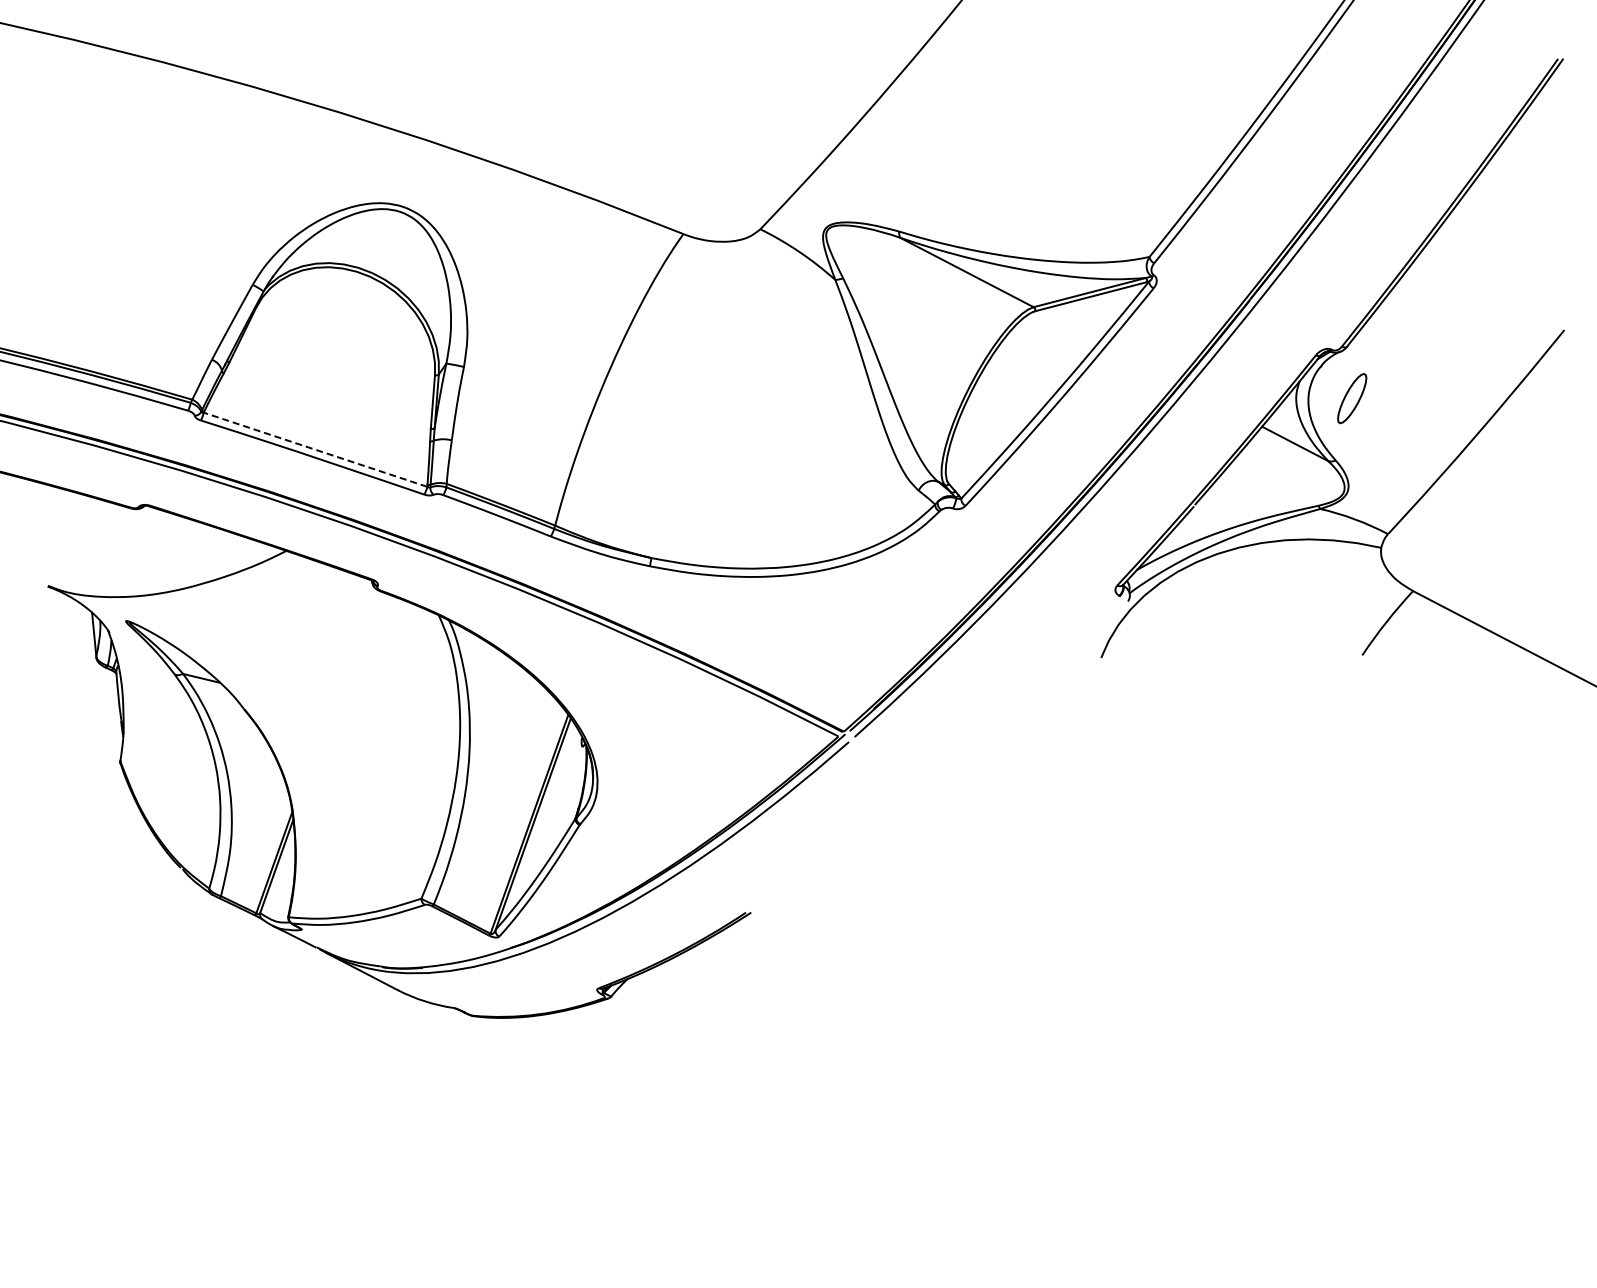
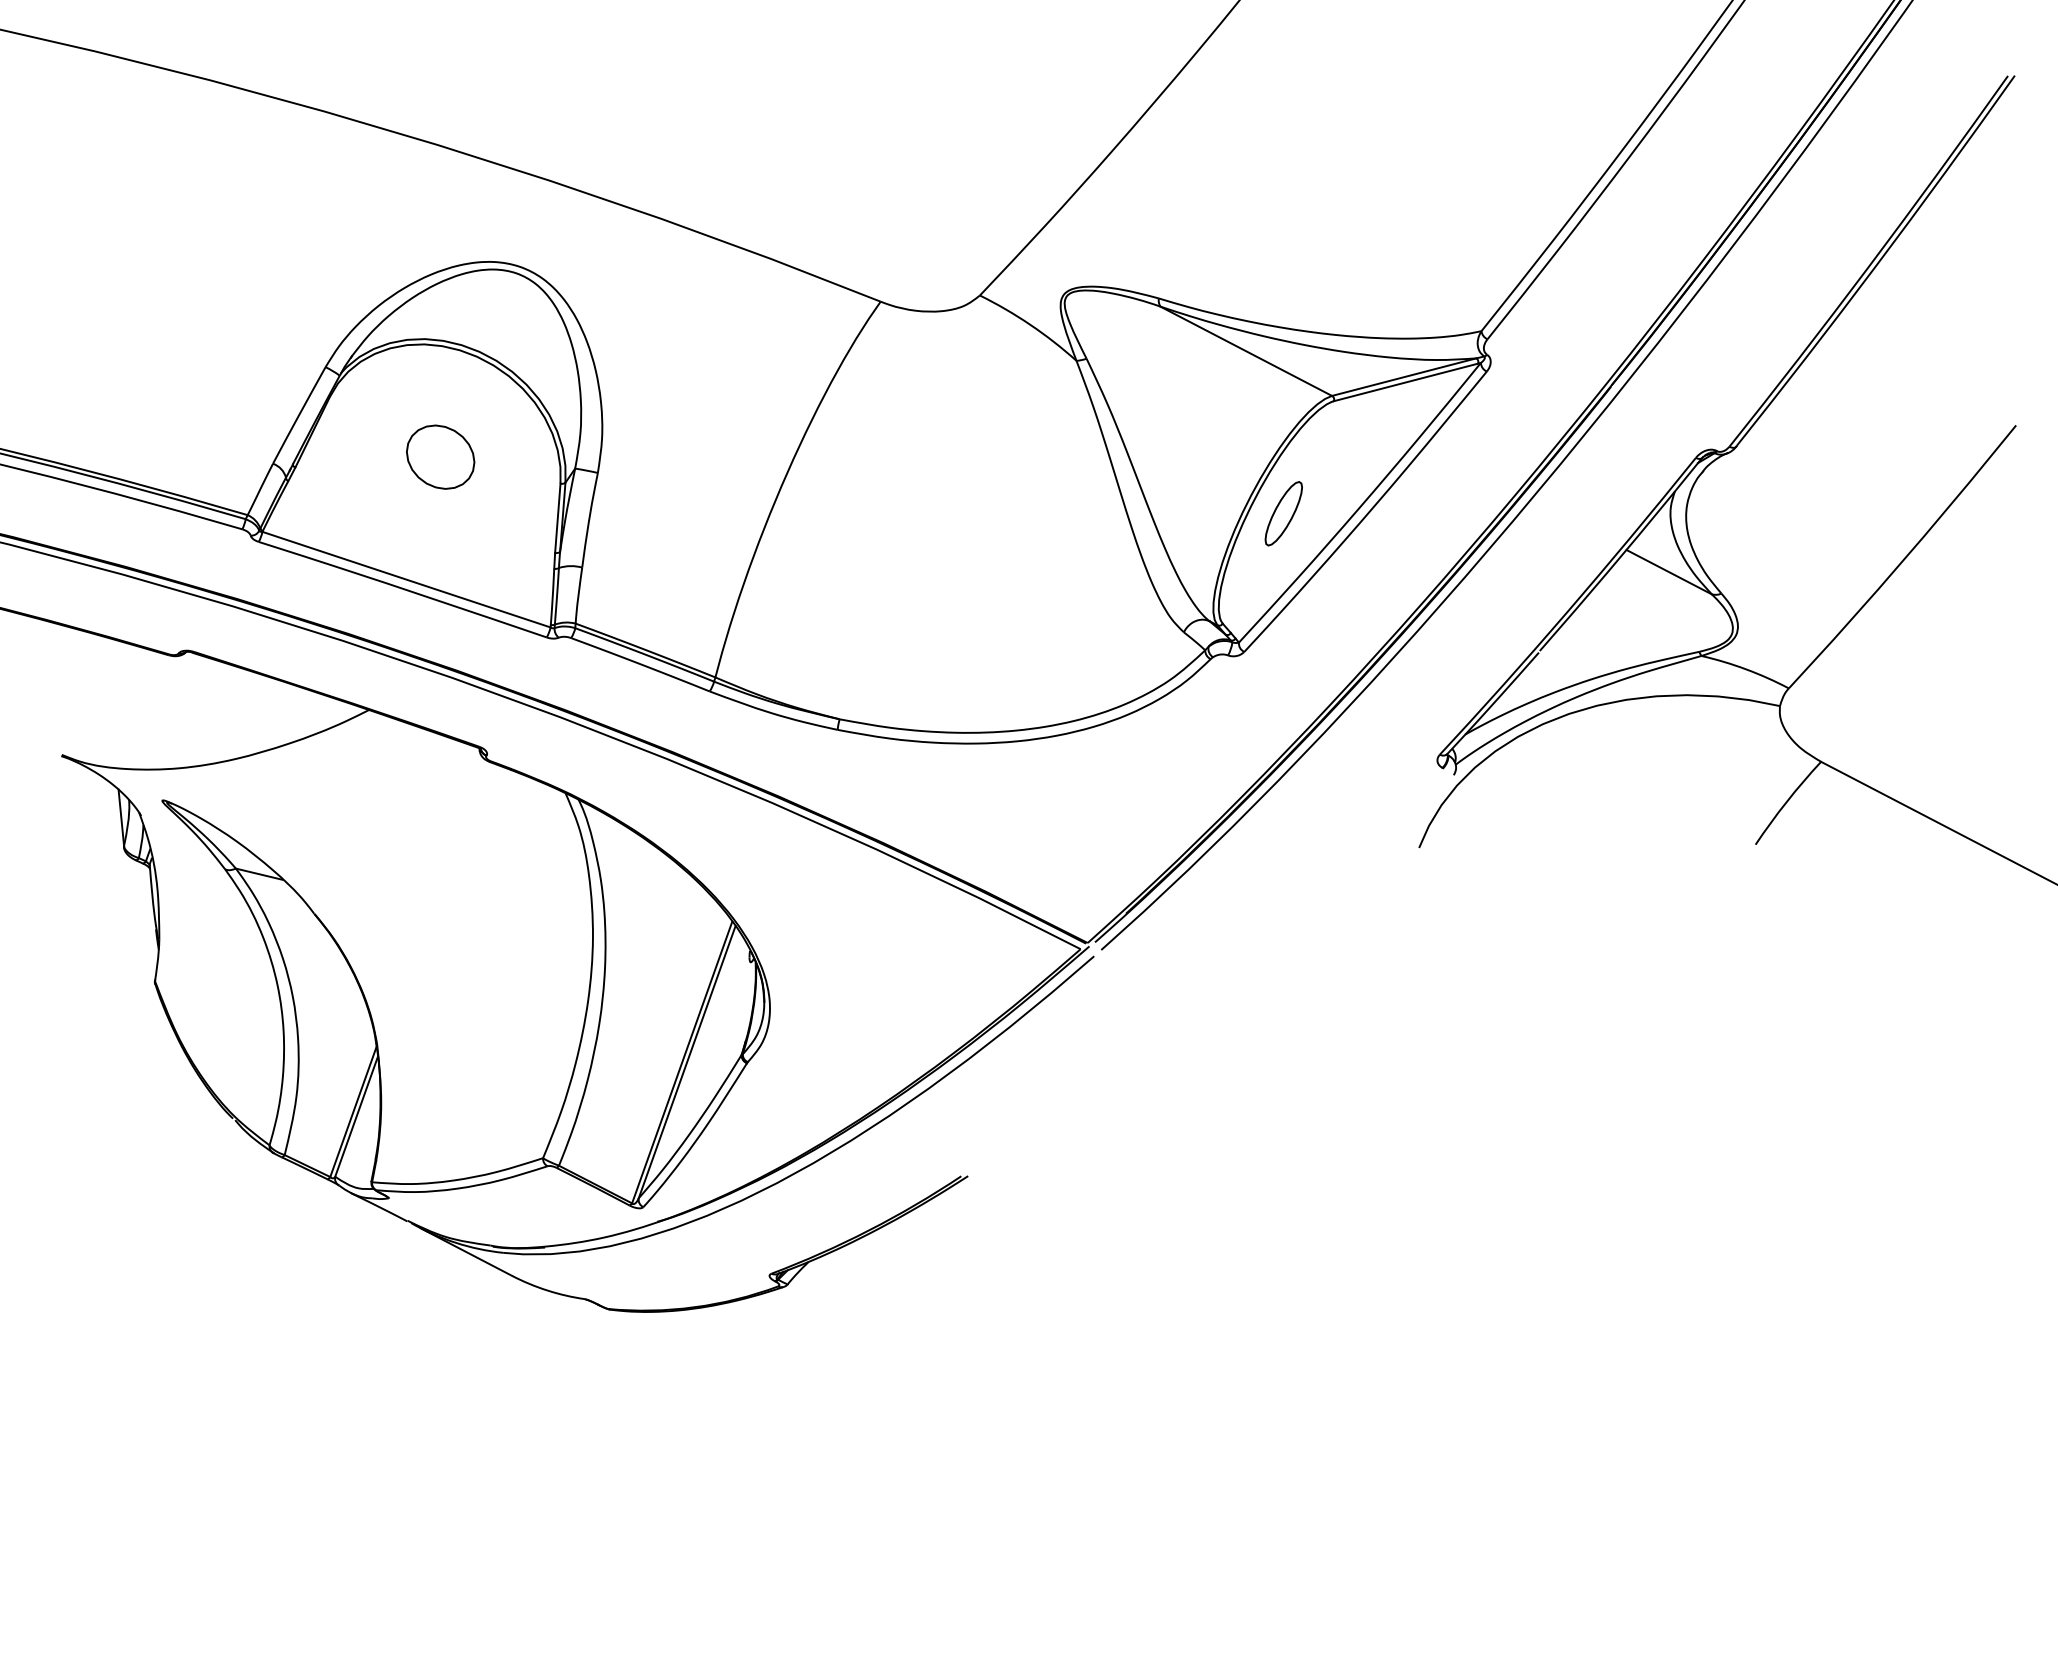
part: (341, 354) -> (440, 456), added
part: (1352, 398) -> (1284, 513), moved
line: (315, 449) -> (406, 579), dashed -> solid

